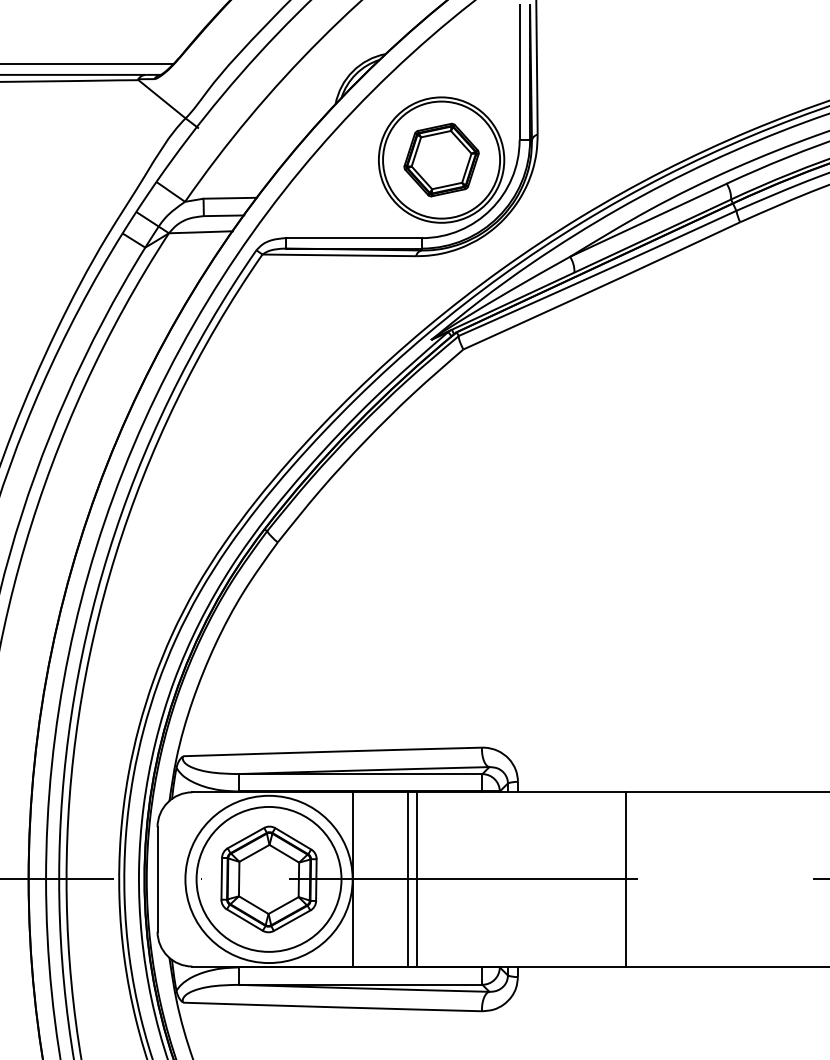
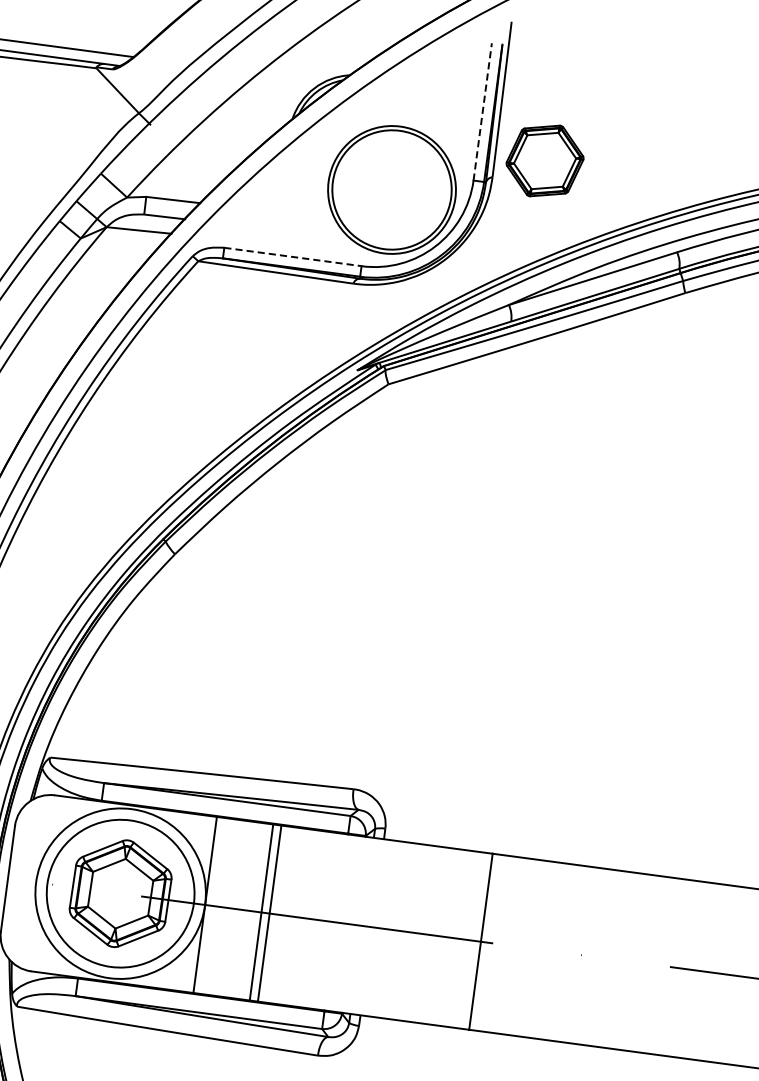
line: (519, 72) -> (482, 111), solid -> dashed
part: (441, 159) -> (545, 160), moved
line: (353, 238) -> (292, 257), solid -> dashed

